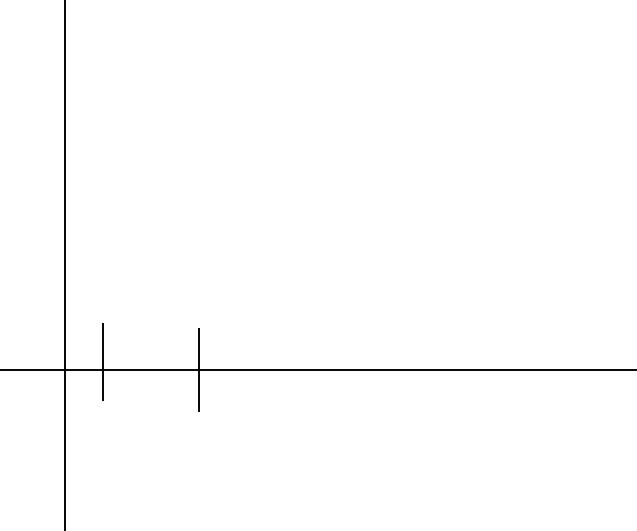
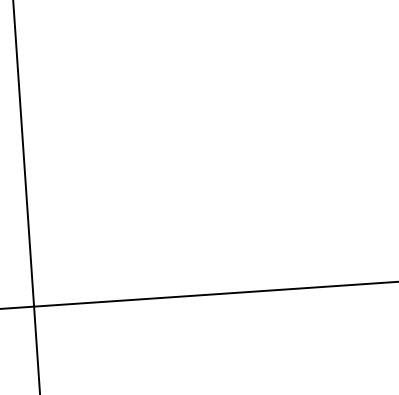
line: (102, 362) -> (63, 298), removed
line: (199, 369) -> (141, 299), removed

